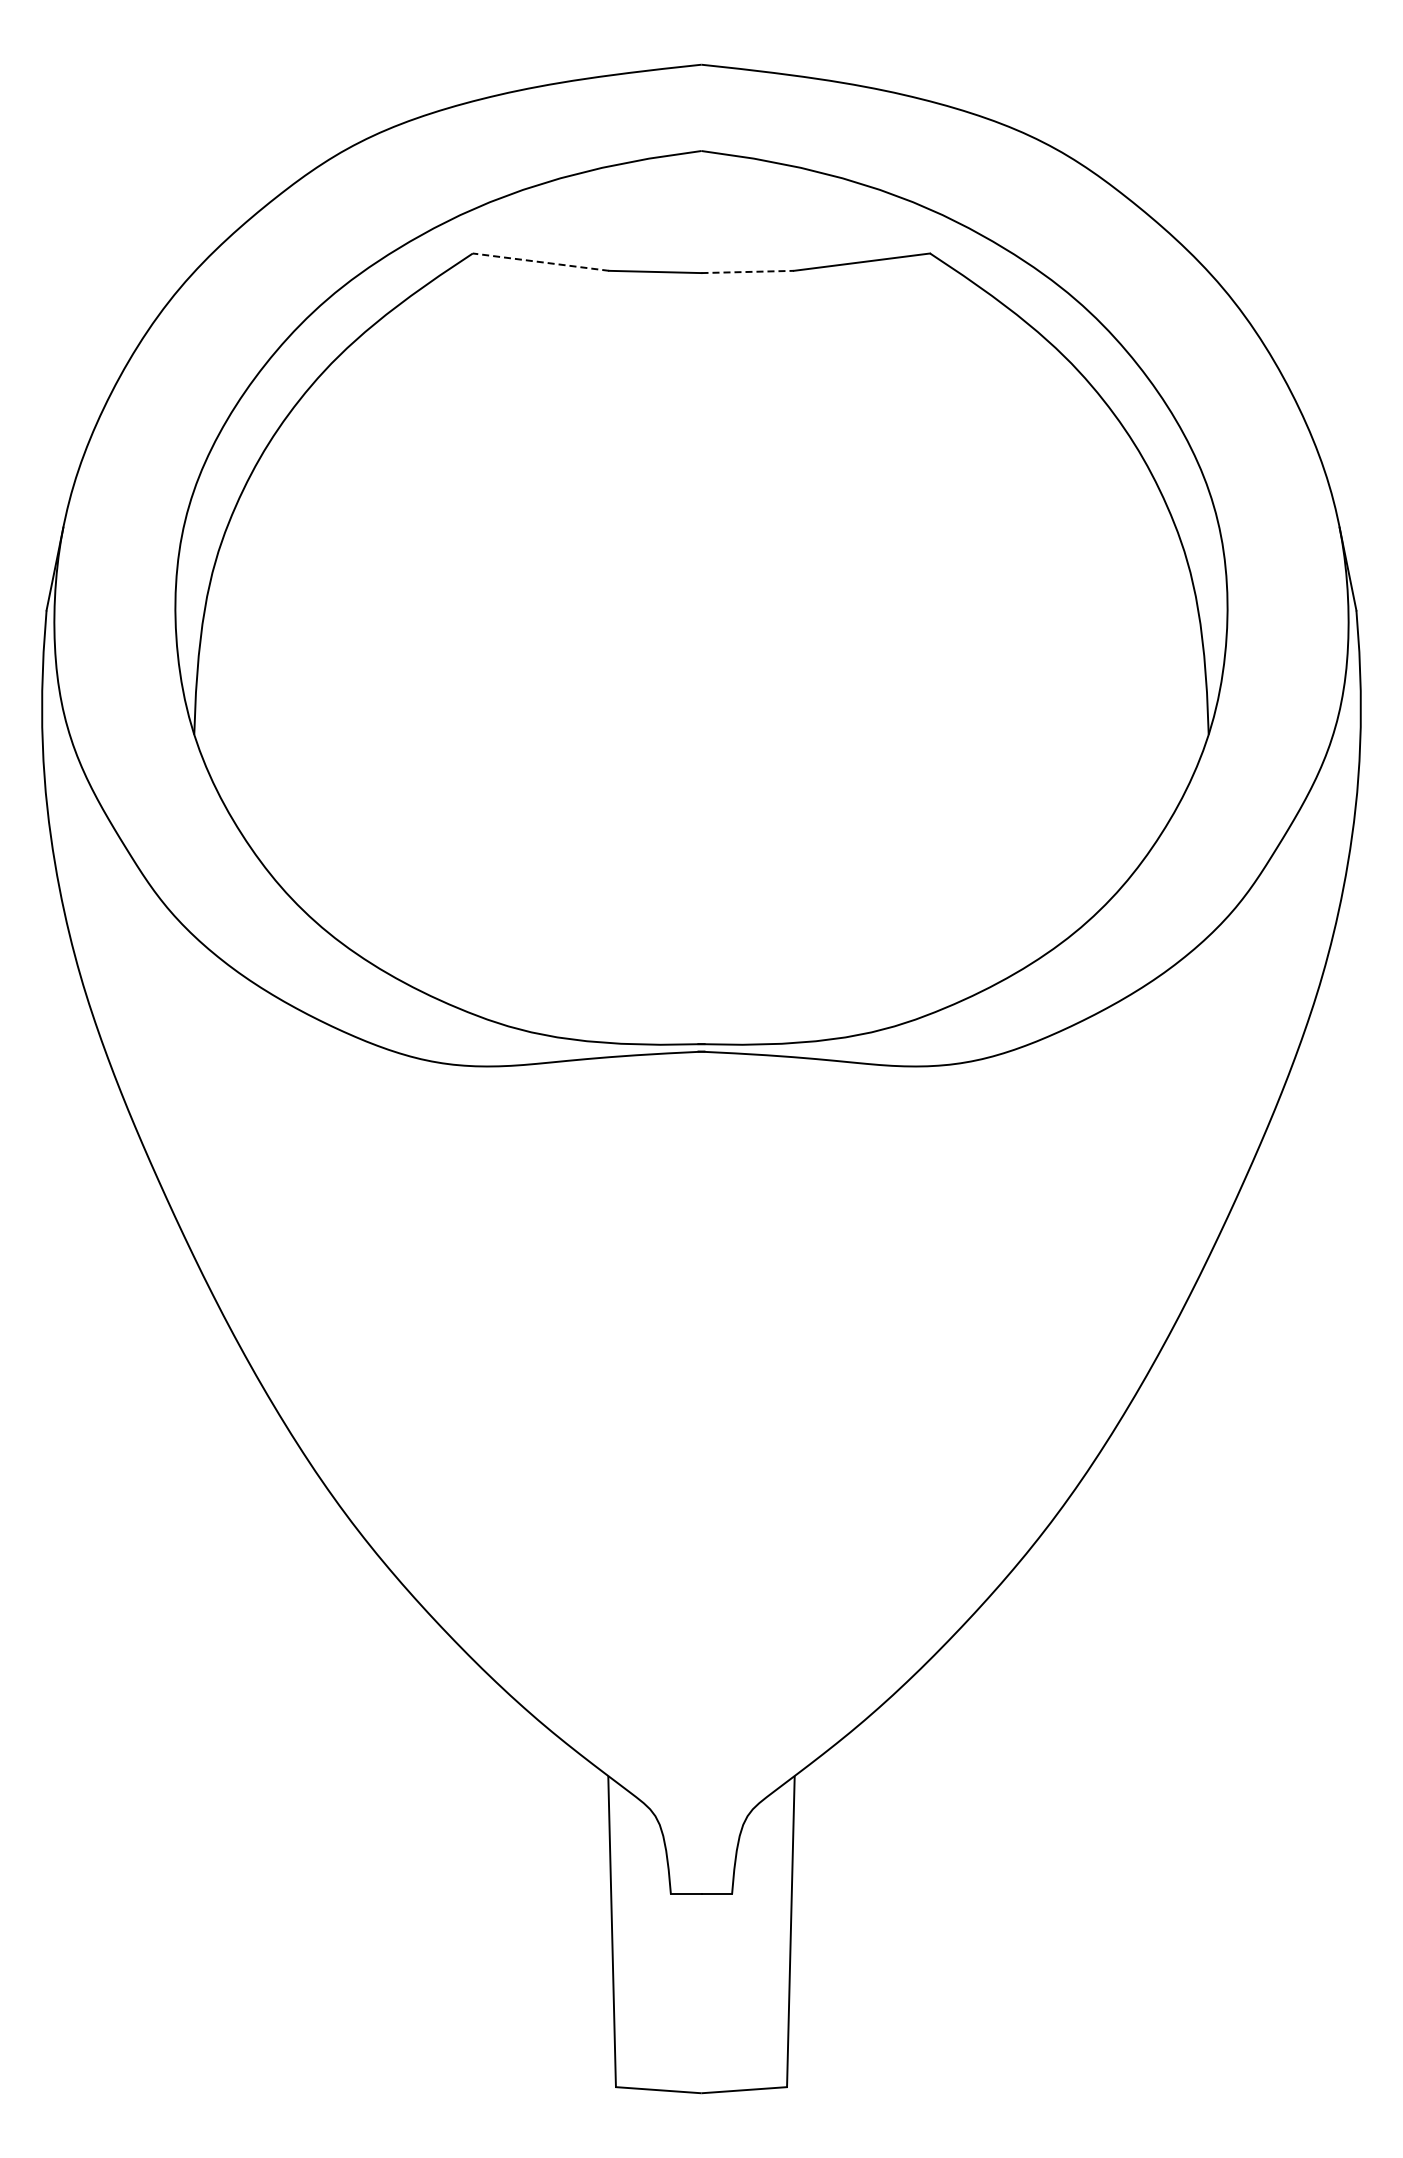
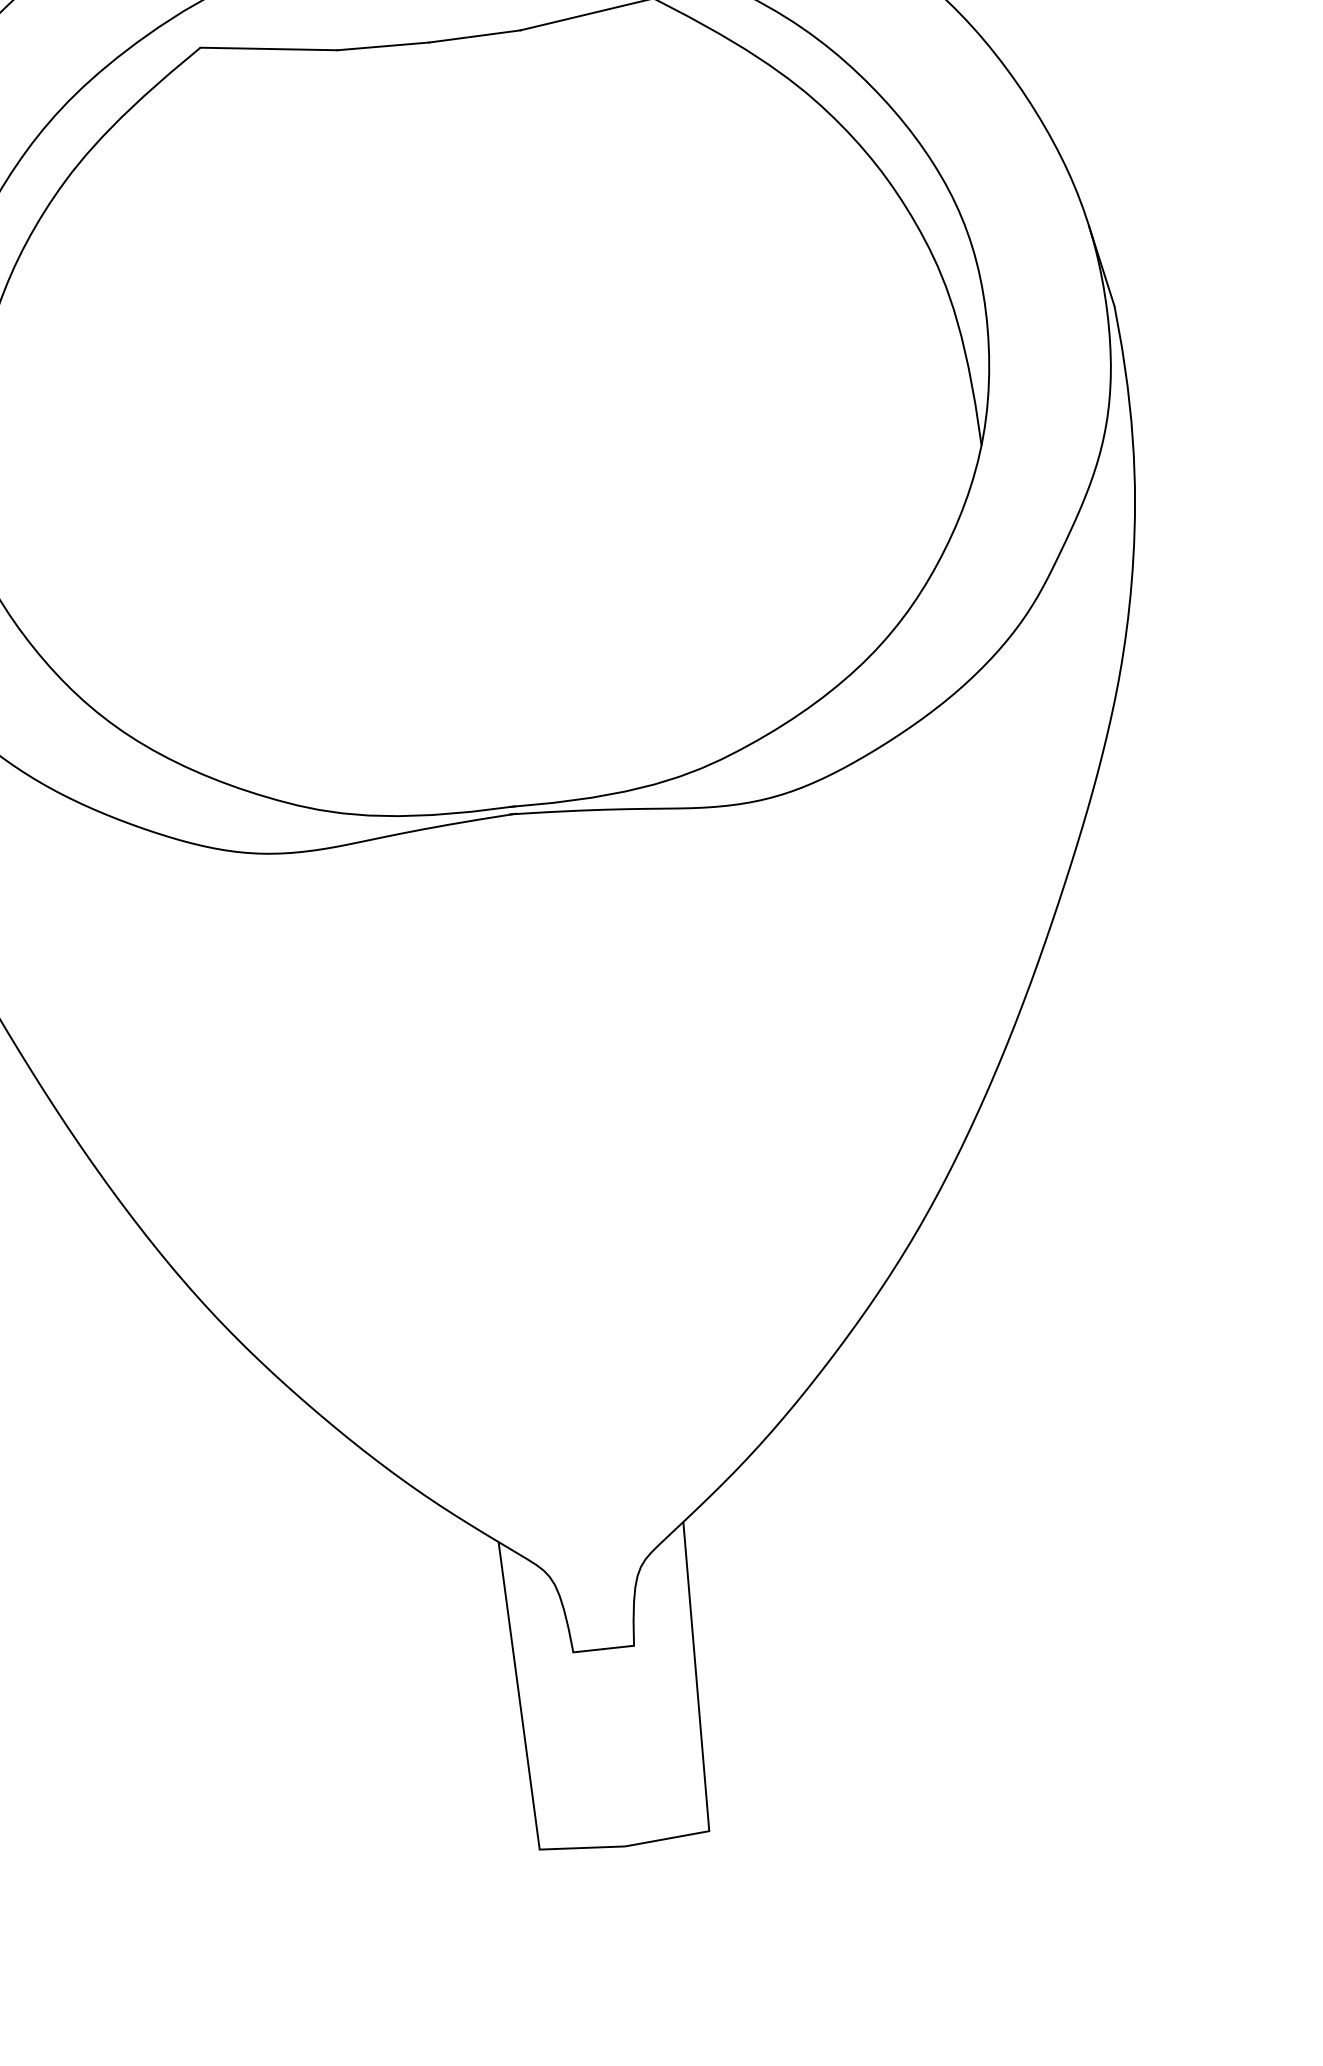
line: (541, 262) -> (269, 49), dashed -> solid
line: (748, 271) -> (475, 35), dashed -> solid

